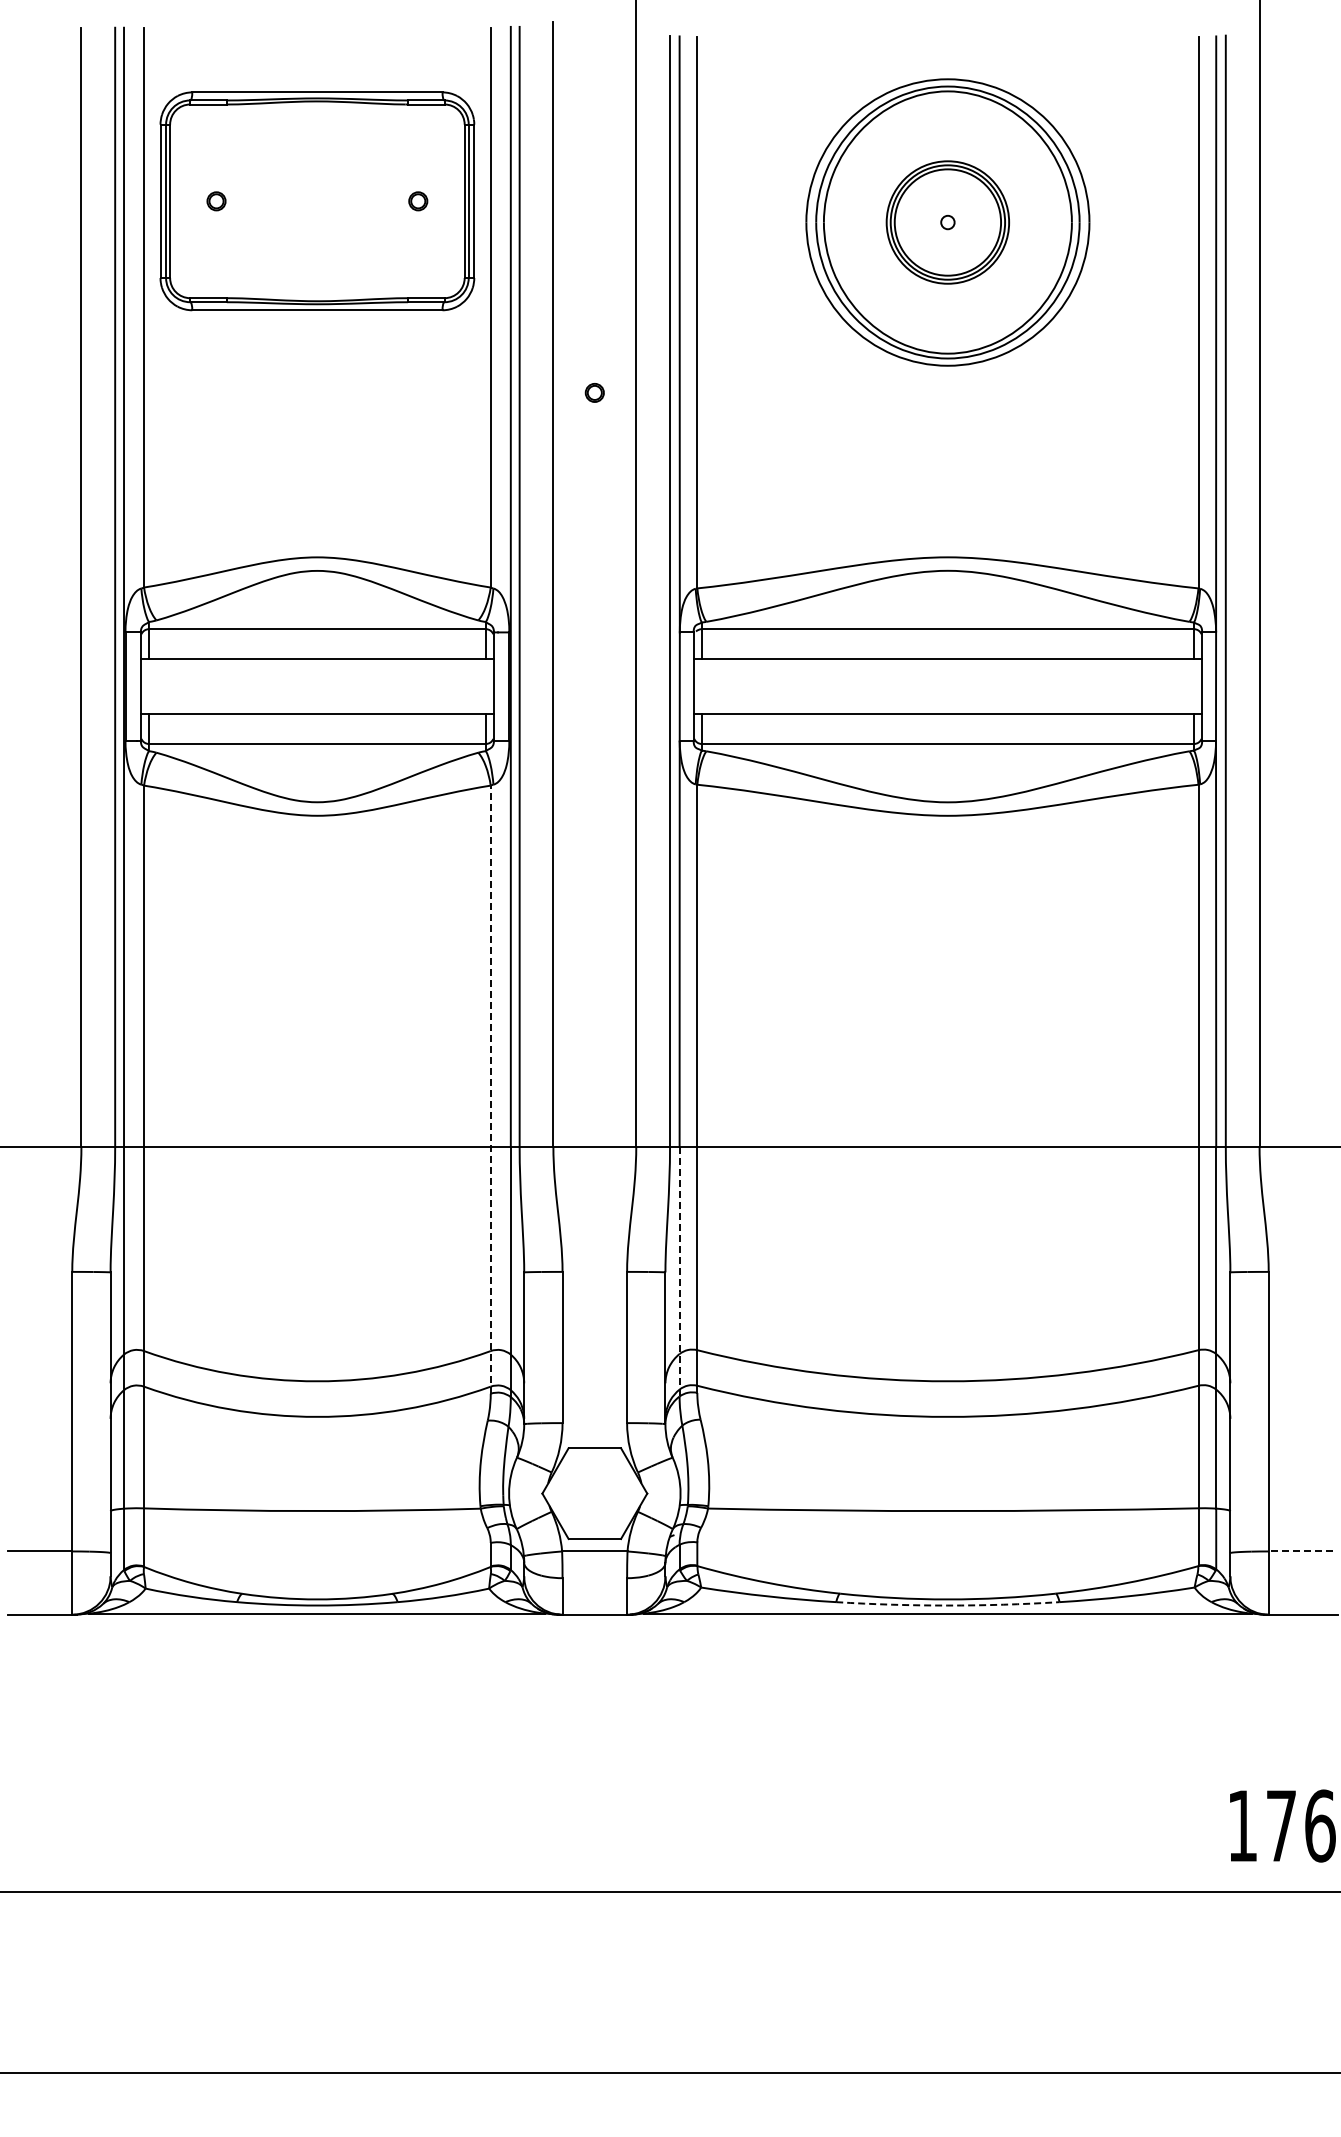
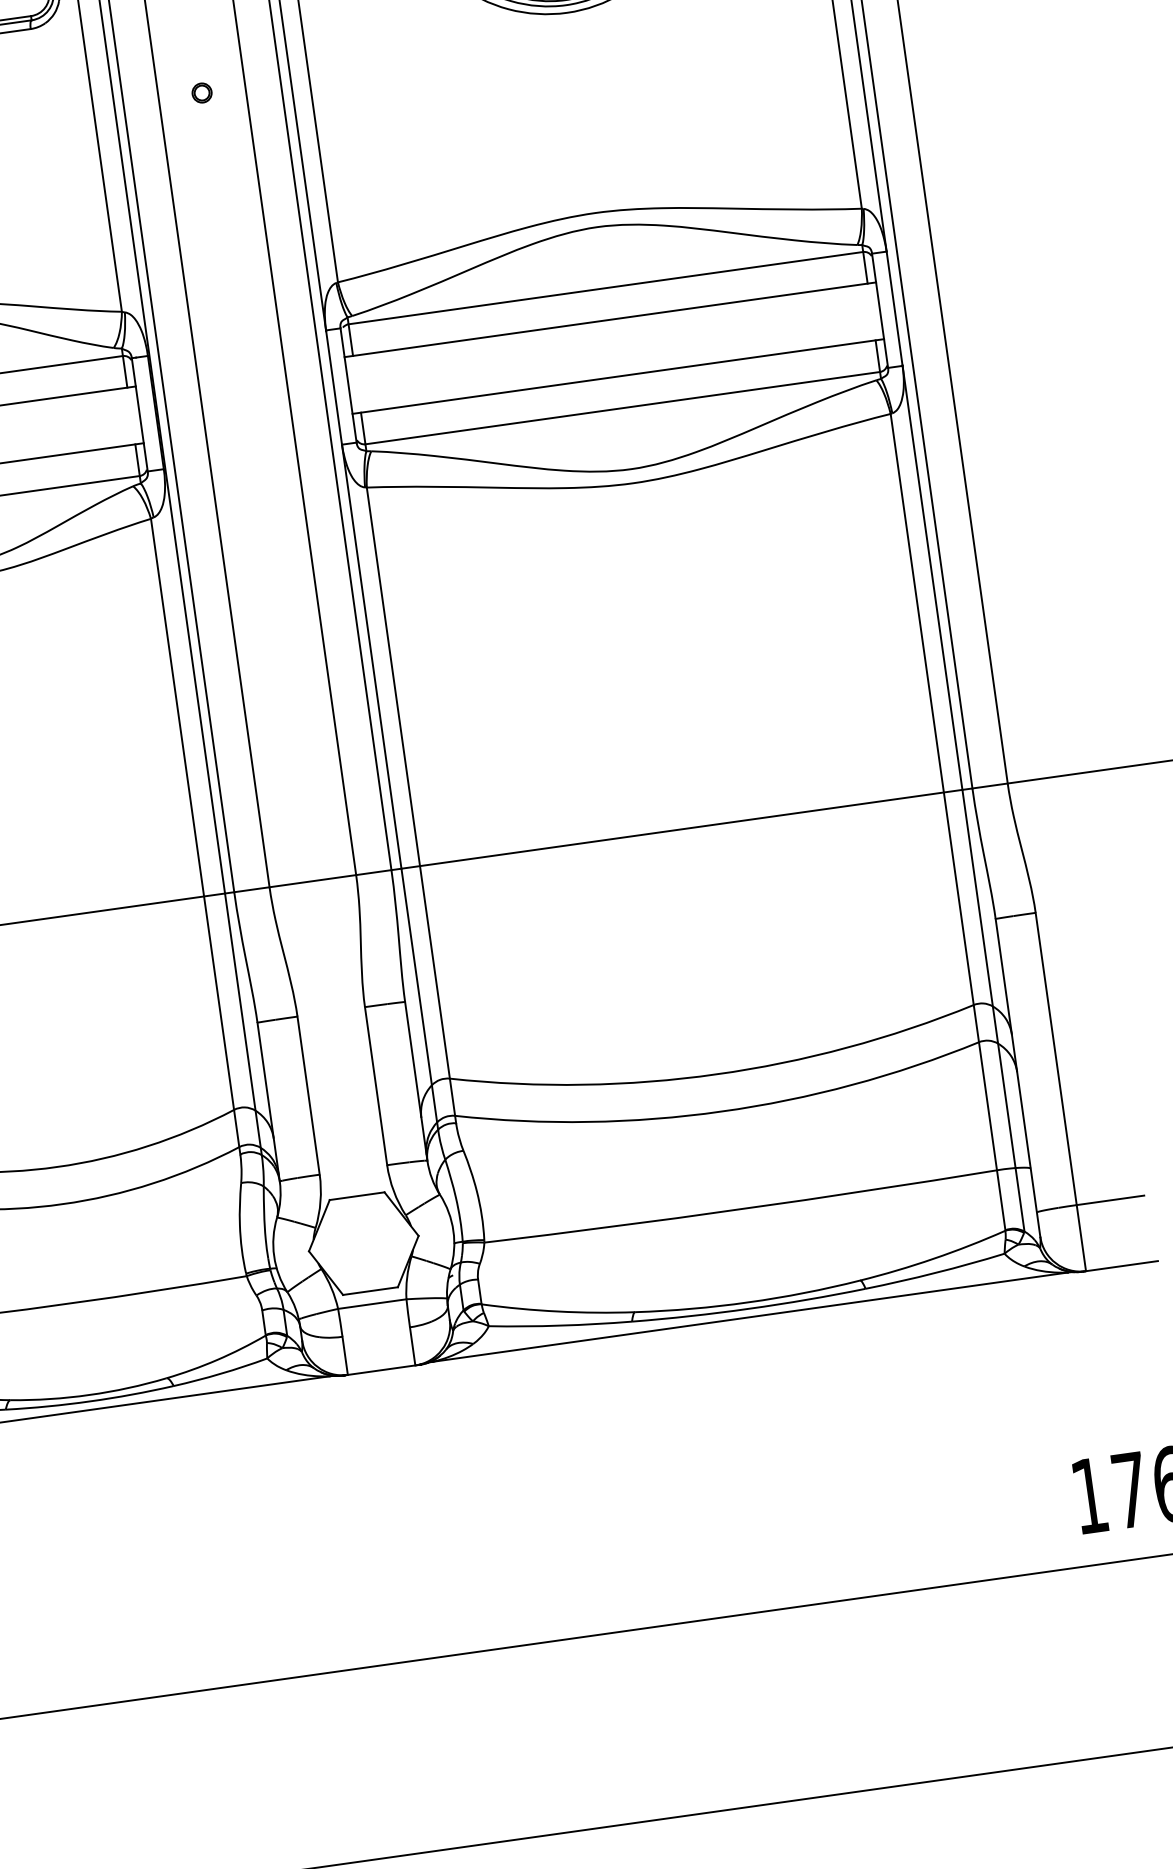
line: (490, 1089) -> (195, 836), dashed -> solid
line: (679, 1271) -> (419, 999), dashed -> solid
line: (1300, 1551) -> (1109, 1200), dashed -> solid
arc: (947, 1605) -> (748, 1308), dashed -> solid

